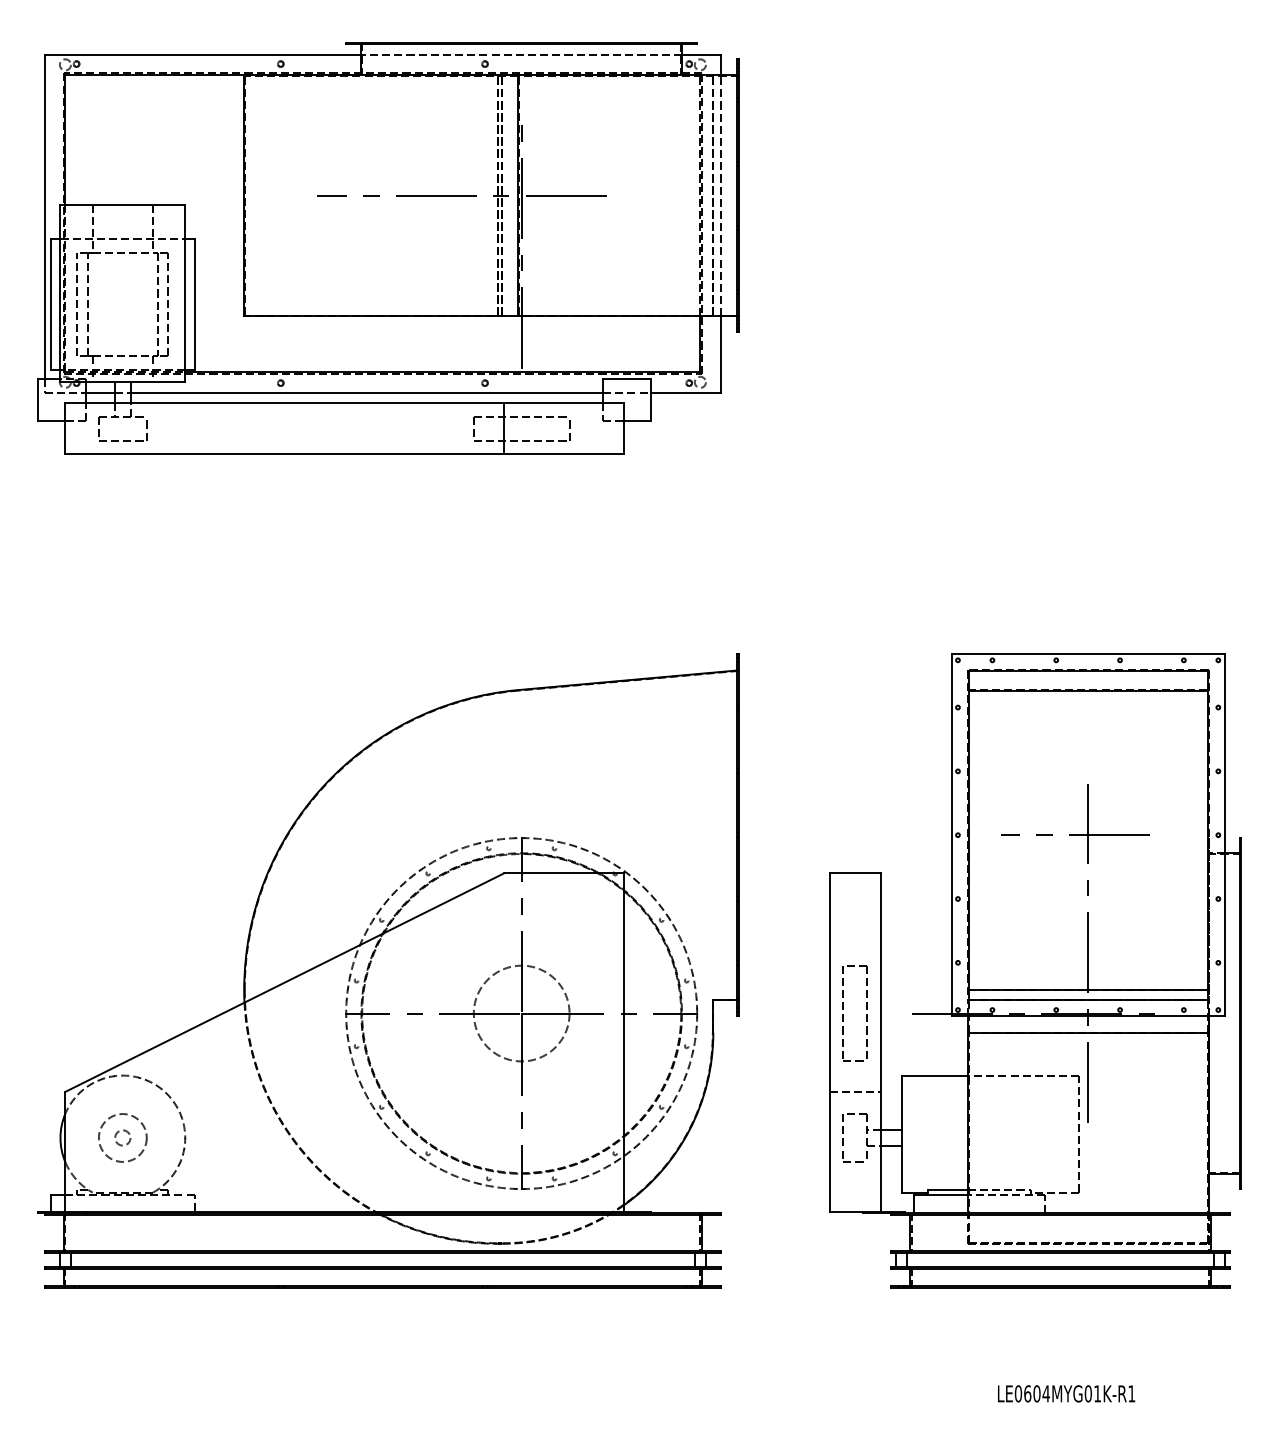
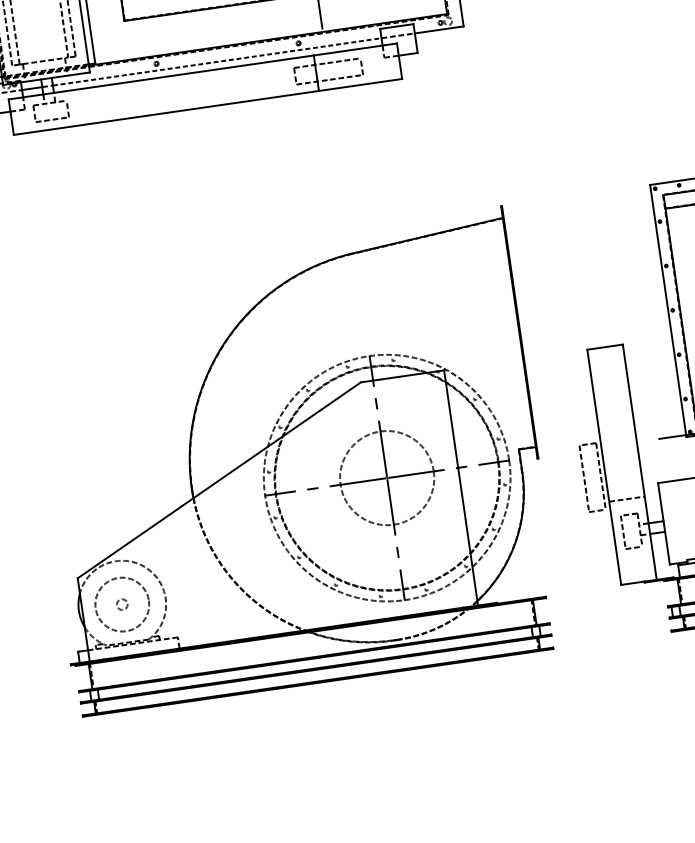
line: (367, 392) -> (217, 61), solid -> dashed
circle: (521, 1013) -> (387, 478), size x1.4
part: (843, 1014) -> (584, 479), moved
circle: (122, 1137) -> (122, 604), size x1.6

